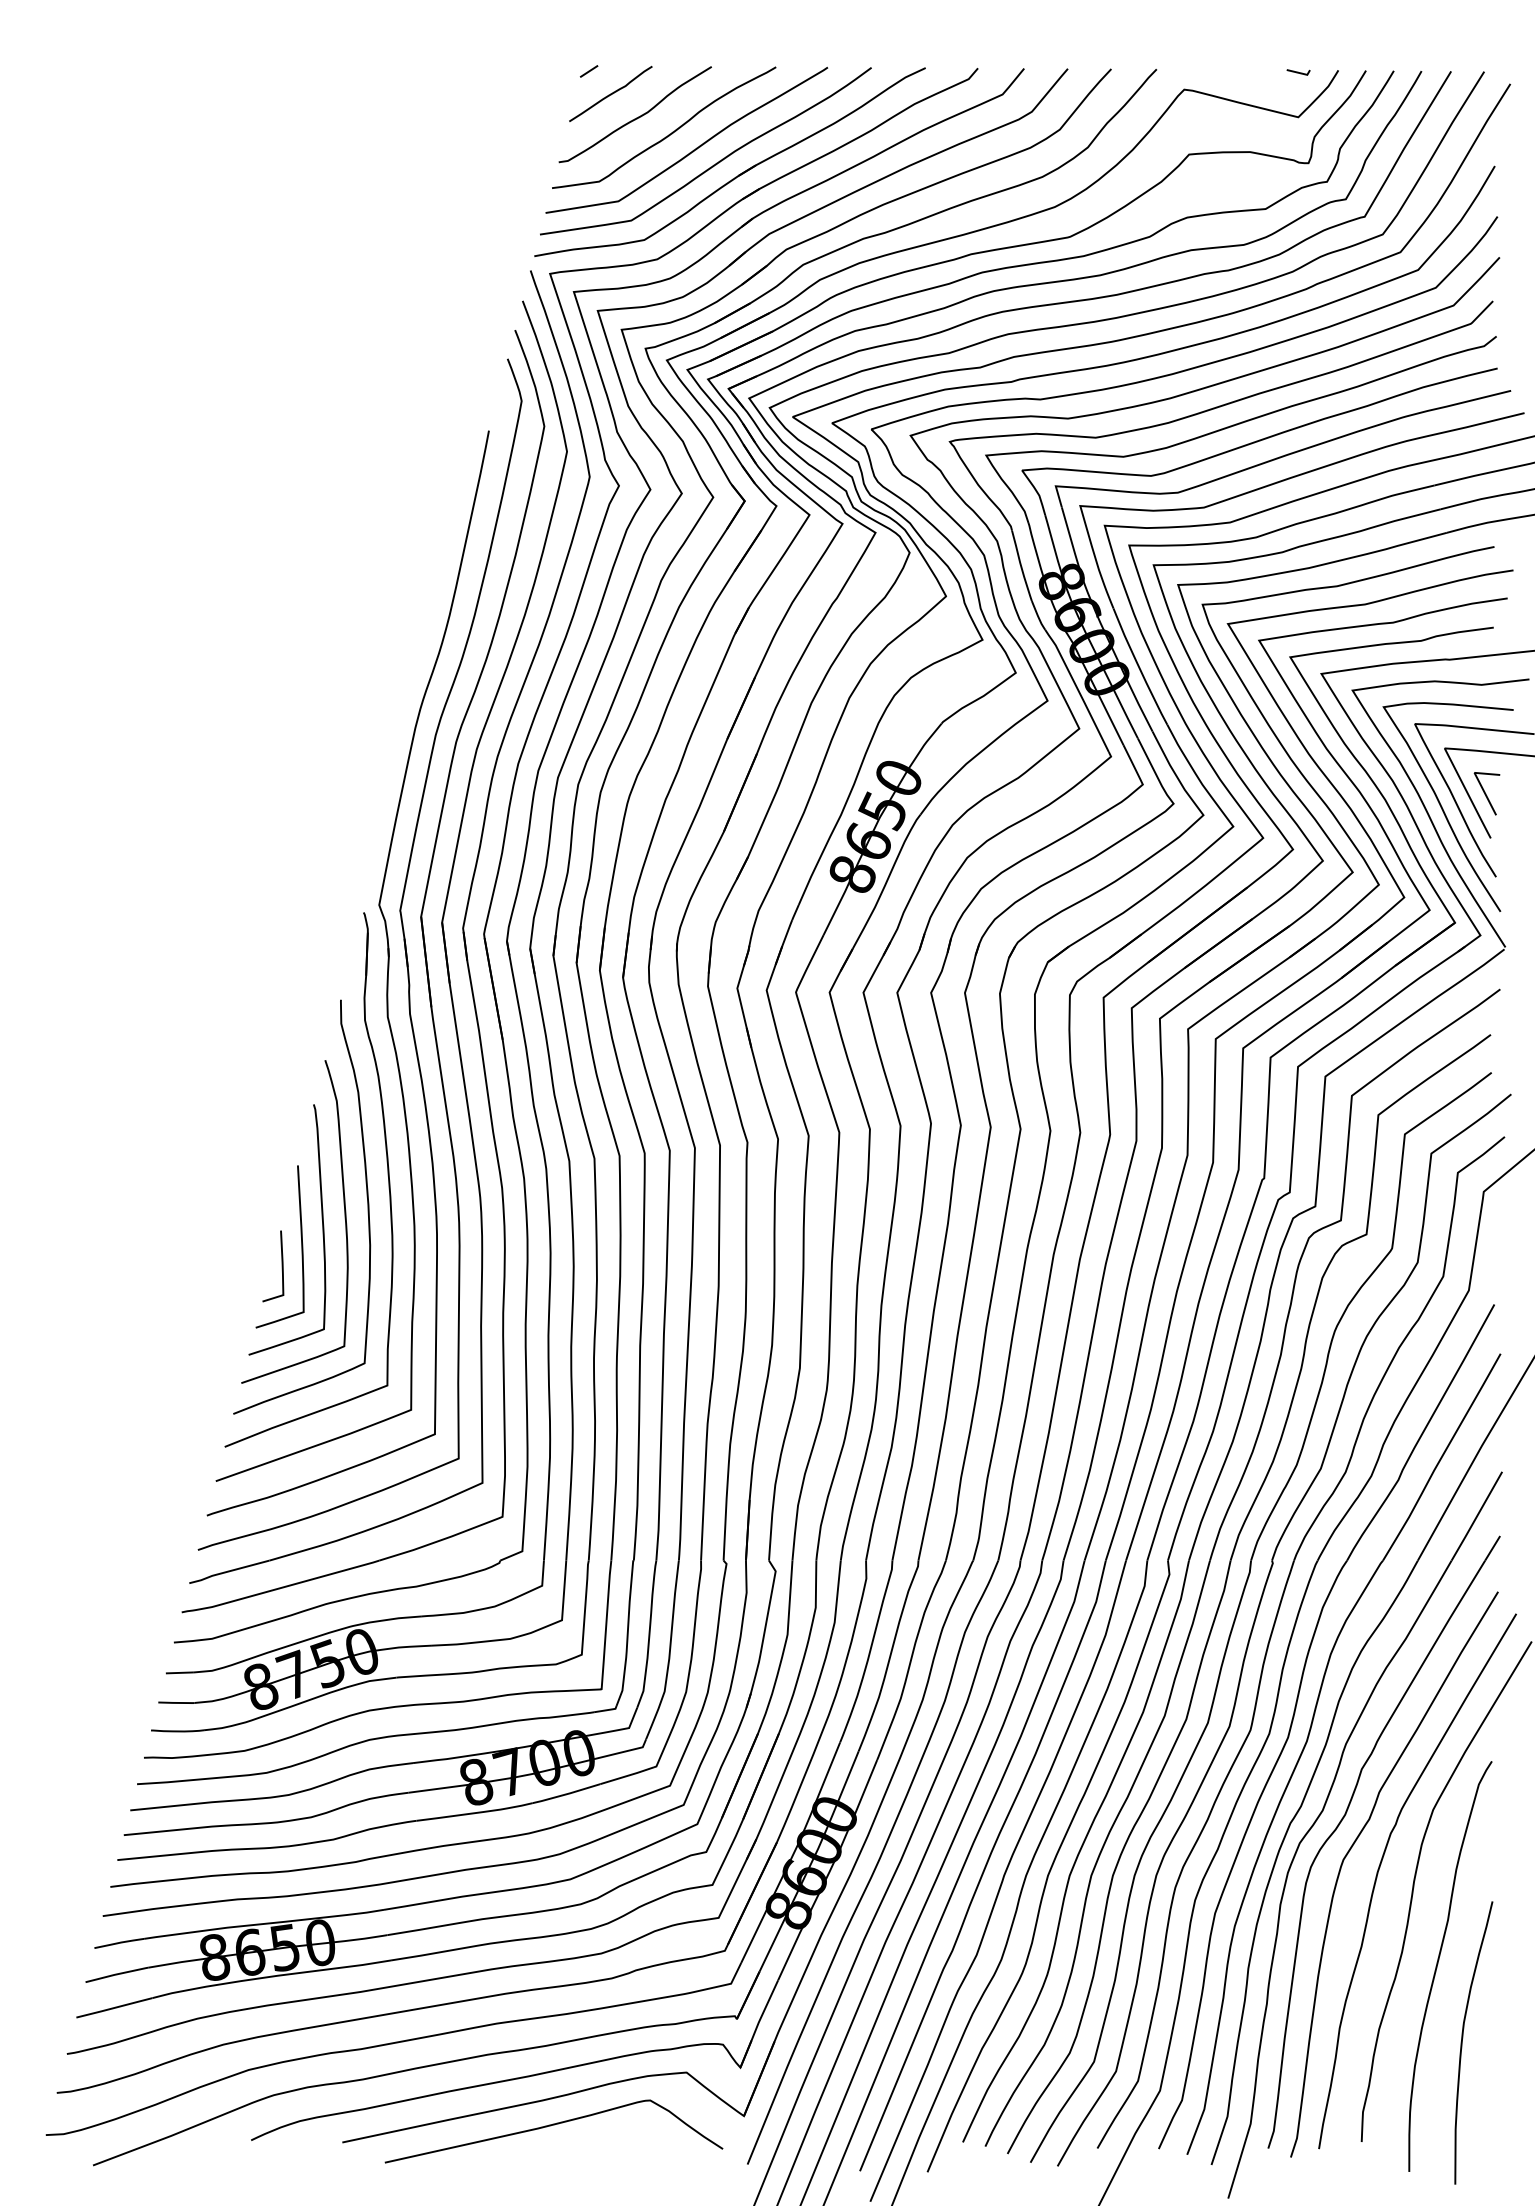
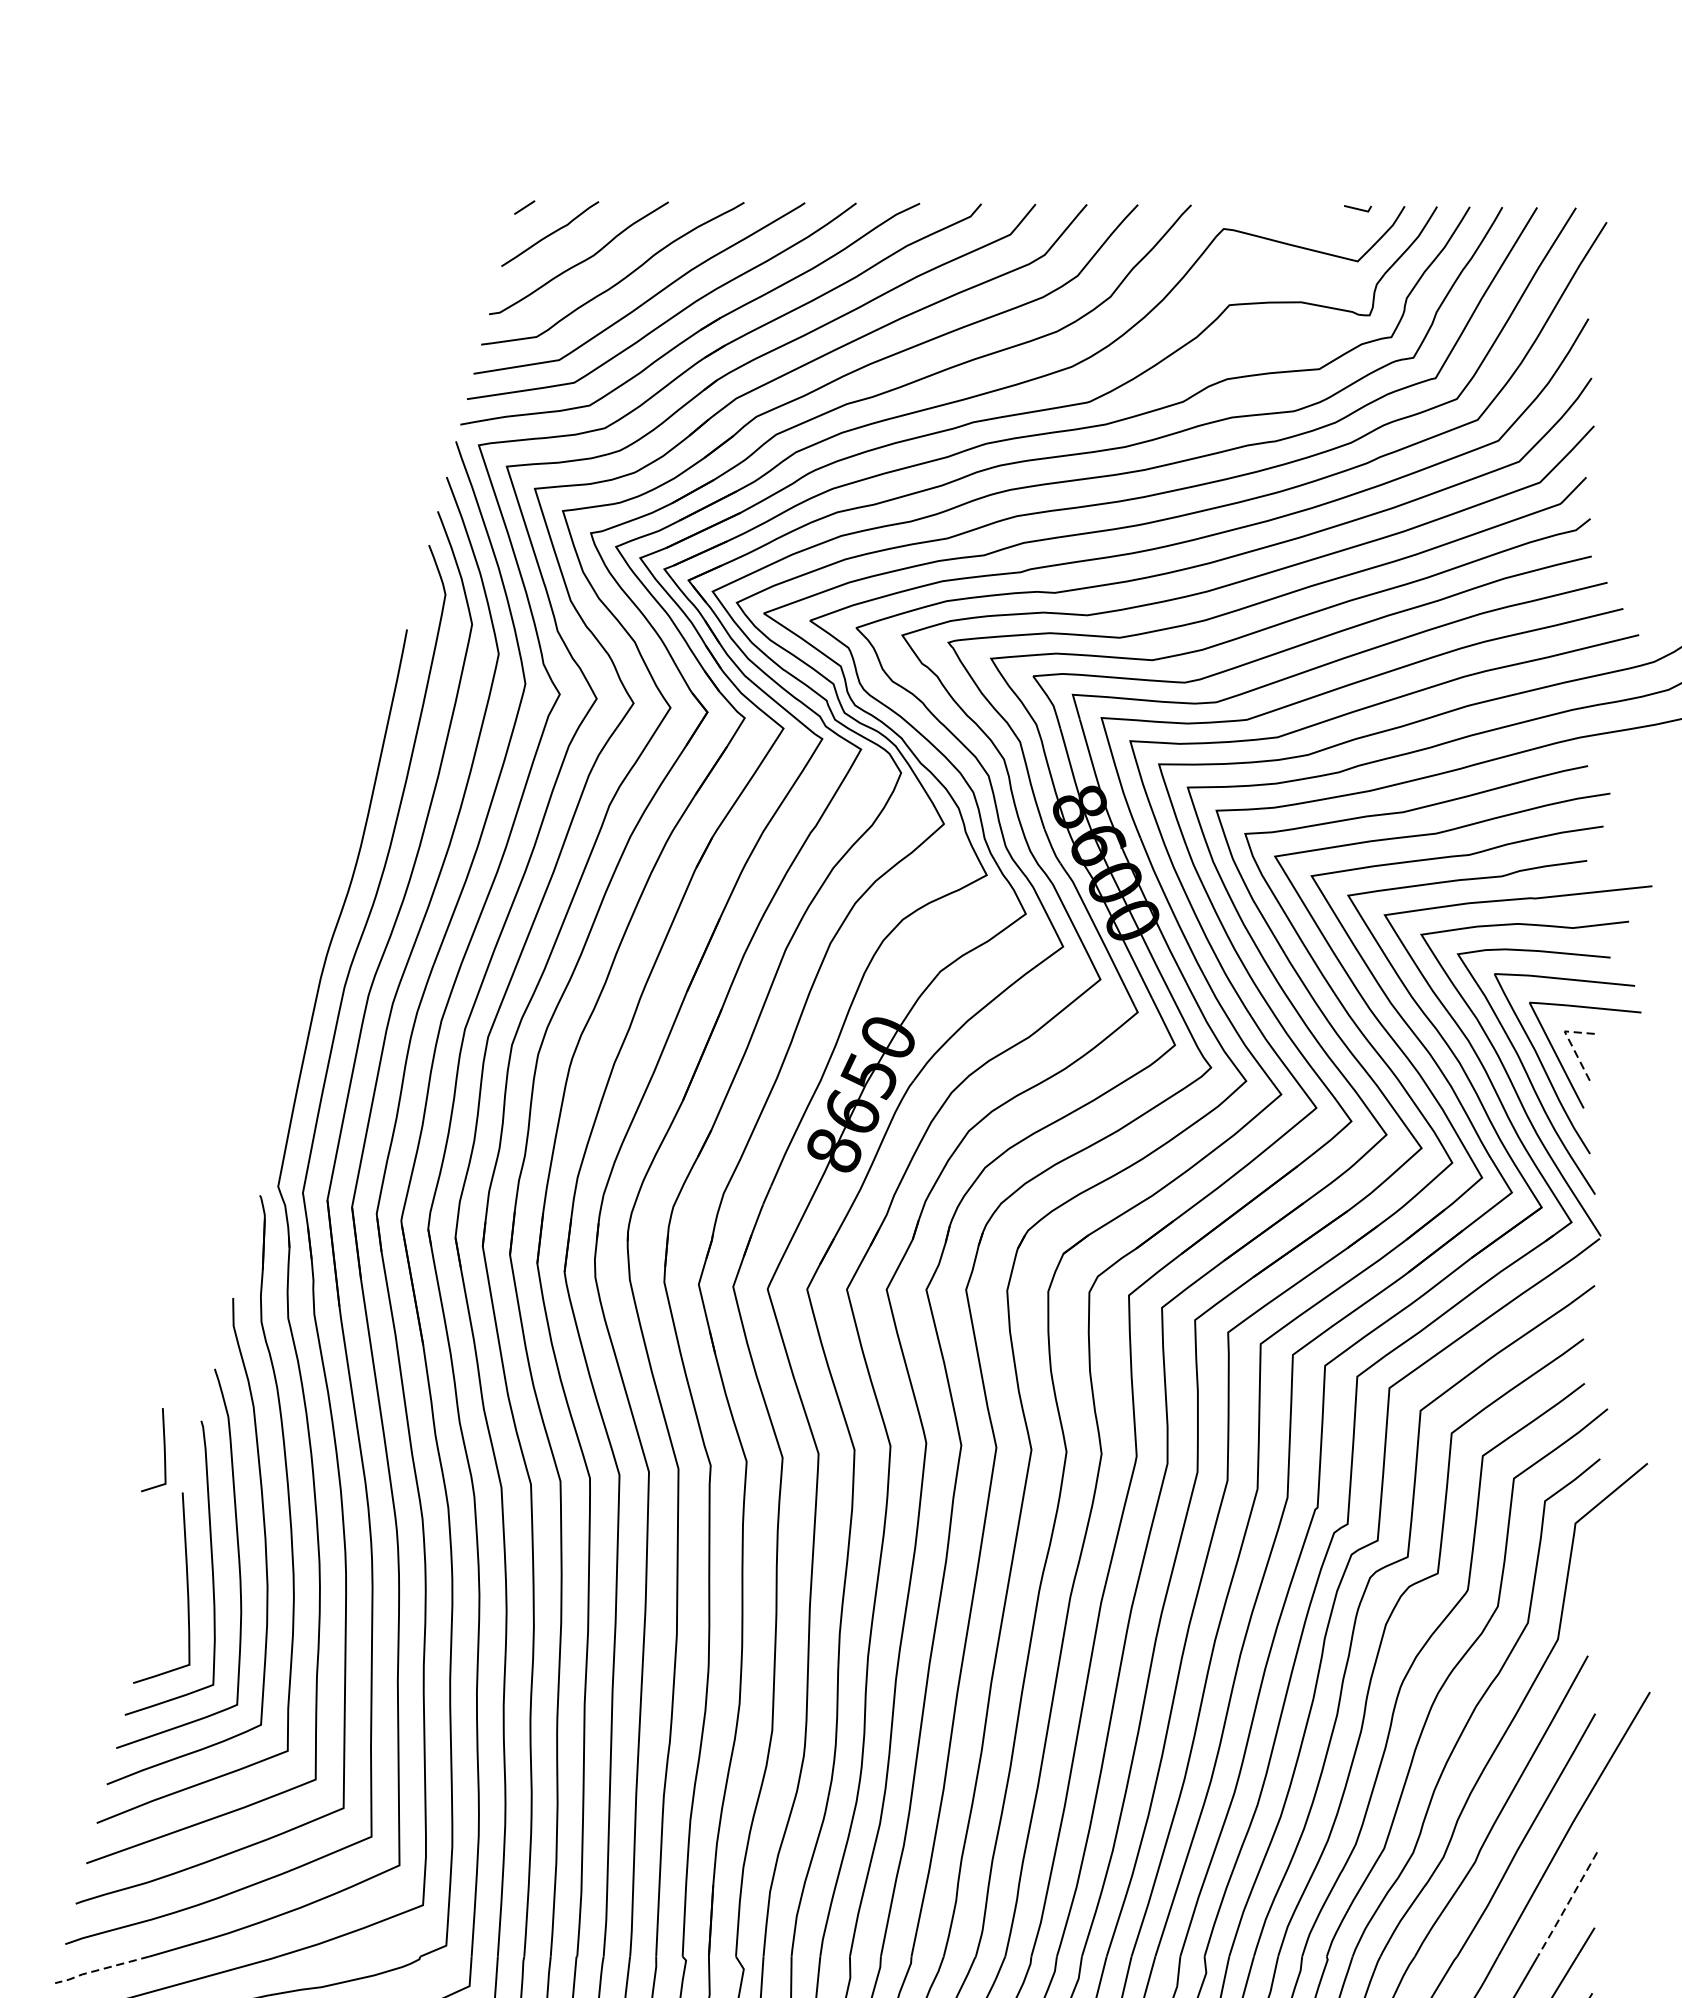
line: (1479, 782) -> (1570, 1042), solid -> dashed
line: (281, 1266) -> (163, 1450), moved
line: (1476, 1516) -> (1566, 1904), solid -> dashed
line: (227, 1571) -> (99, 1969), solid -> dashed

